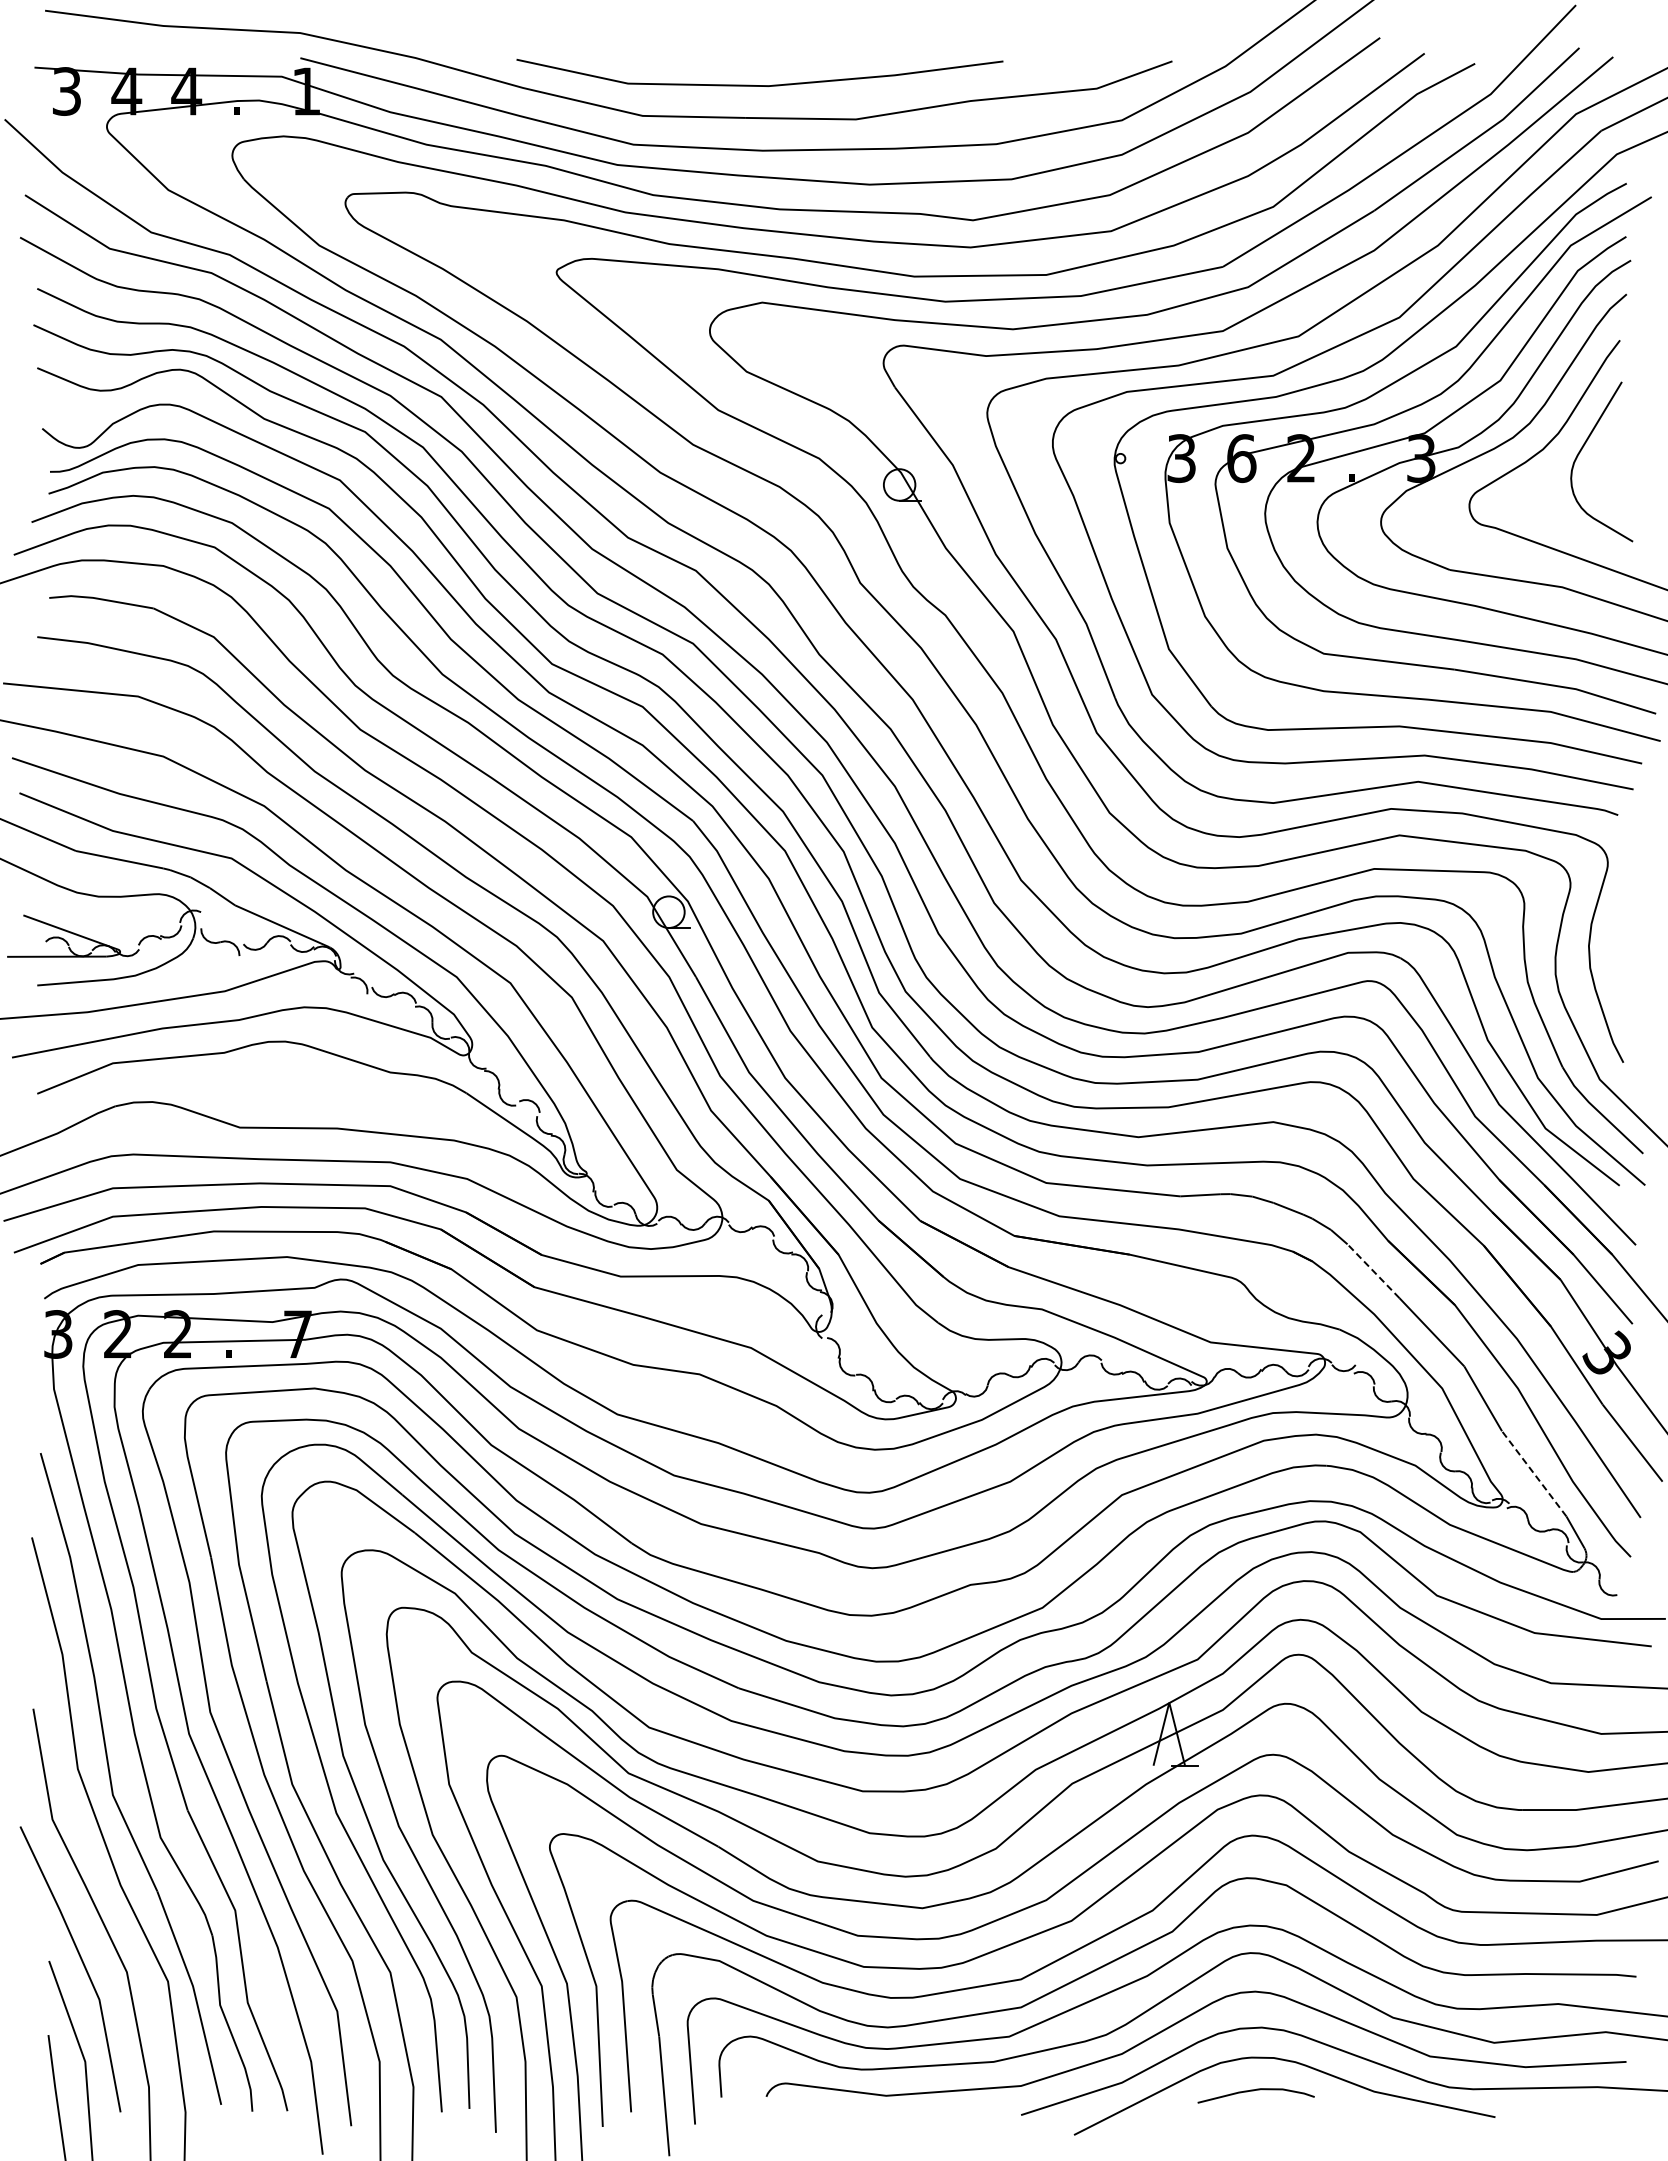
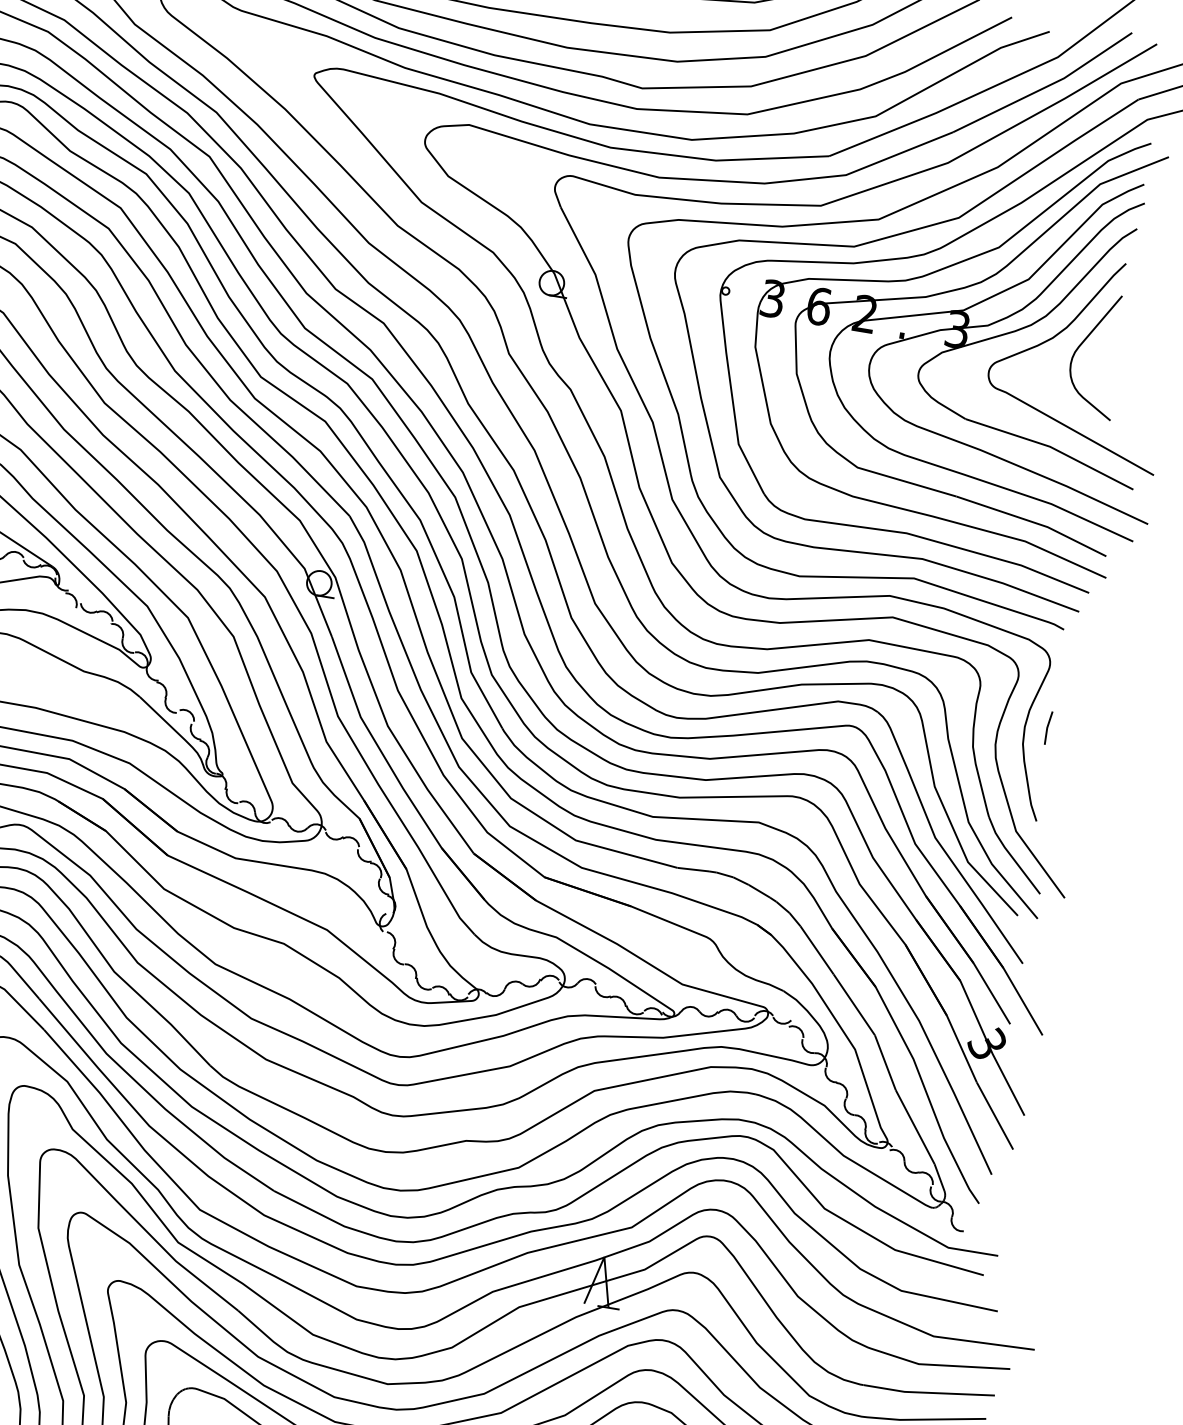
line: (1618, 942) -> (1048, 728), added
line: (1373, 1270) -> (817, 949), dashed -> solid
line: (1533, 1473) -> (914, 1126), dashed -> solid

